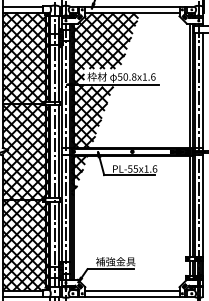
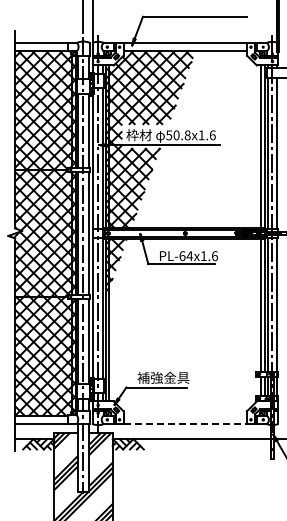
text: (133, 169) -> (186, 256), PL-55x1.6 -> PL-64x1.6
line: (132, 291) -> (185, 416), removed
line: (132, 296) -> (185, 423), solid -> dashed

